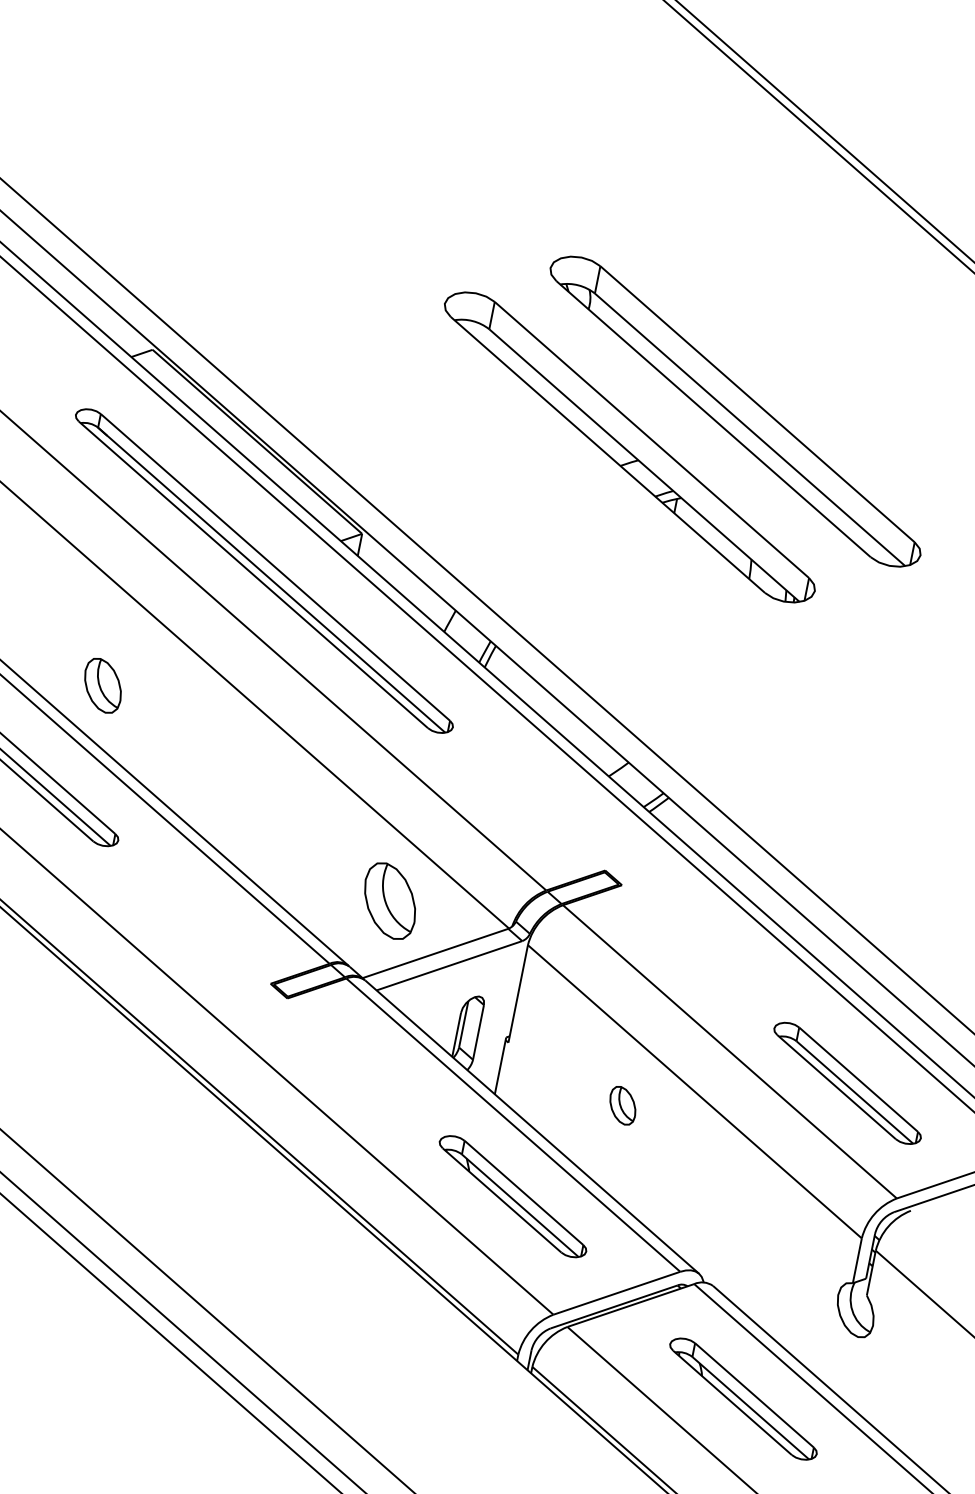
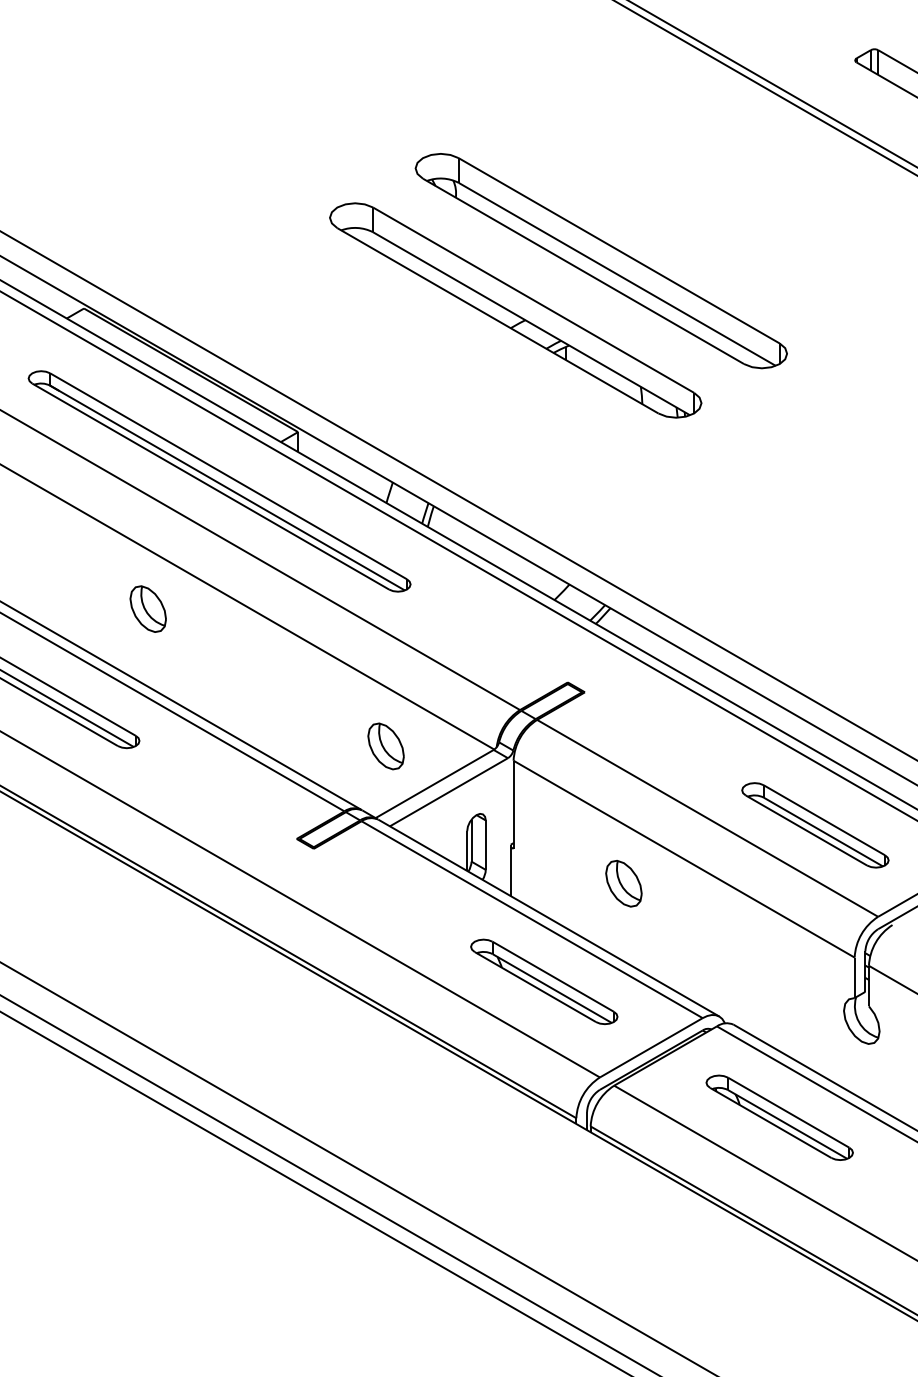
part: (102, 684) -> (147, 608), moved
part: (389, 901) -> (385, 746), size x0.71
part: (622, 1105) -> (623, 883), size x1.43

